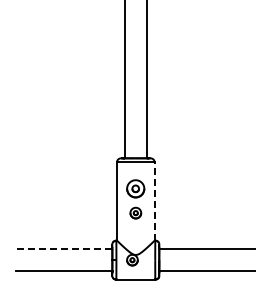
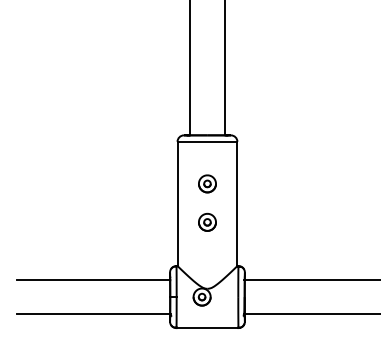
part: (135, 188) -> (206, 183), size x0.62
line: (154, 201) -> (237, 203), dashed -> solid
line: (63, 249) -> (92, 280), dashed -> solid

